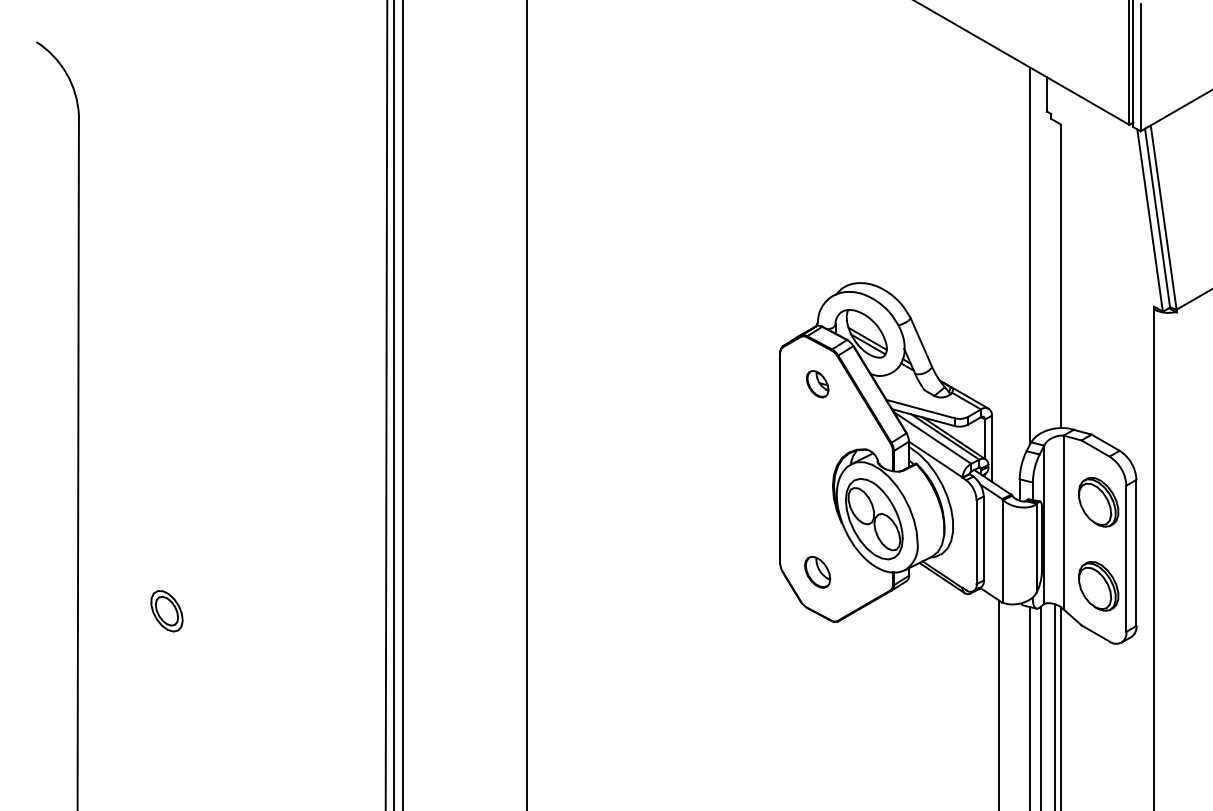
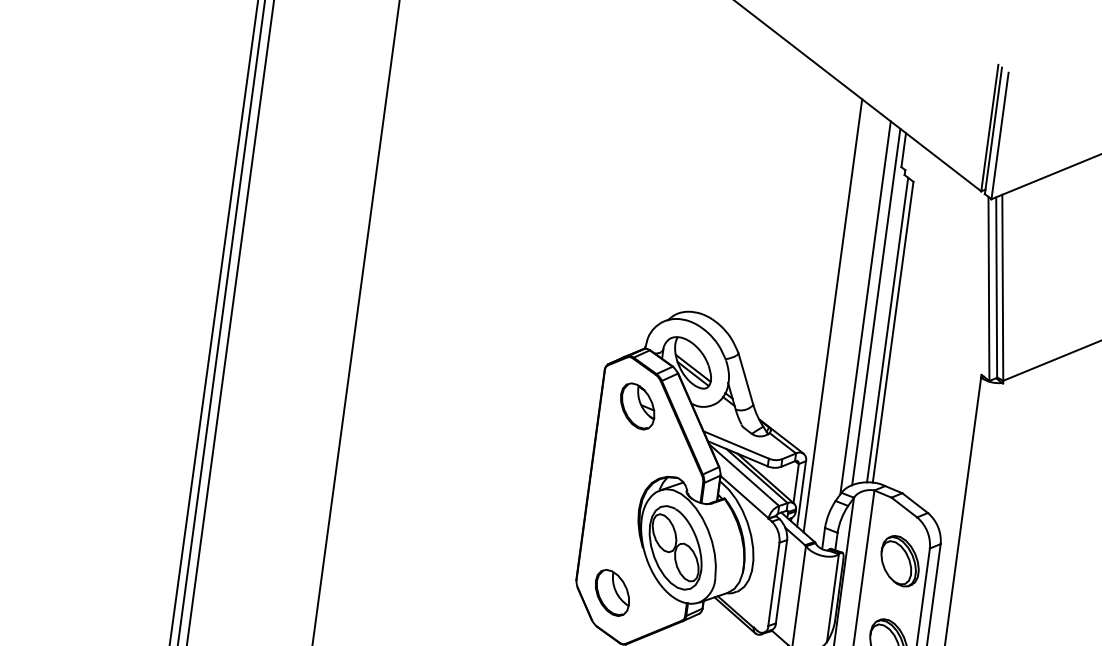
line: (1040, 253) -> (875, 306), added
line: (999, 267) -> (833, 315), added
line: (1055, 274) -> (887, 329), added
part: (817, 384) -> (637, 406), size x1.67
part: (817, 572) -> (612, 593), size x1.43

